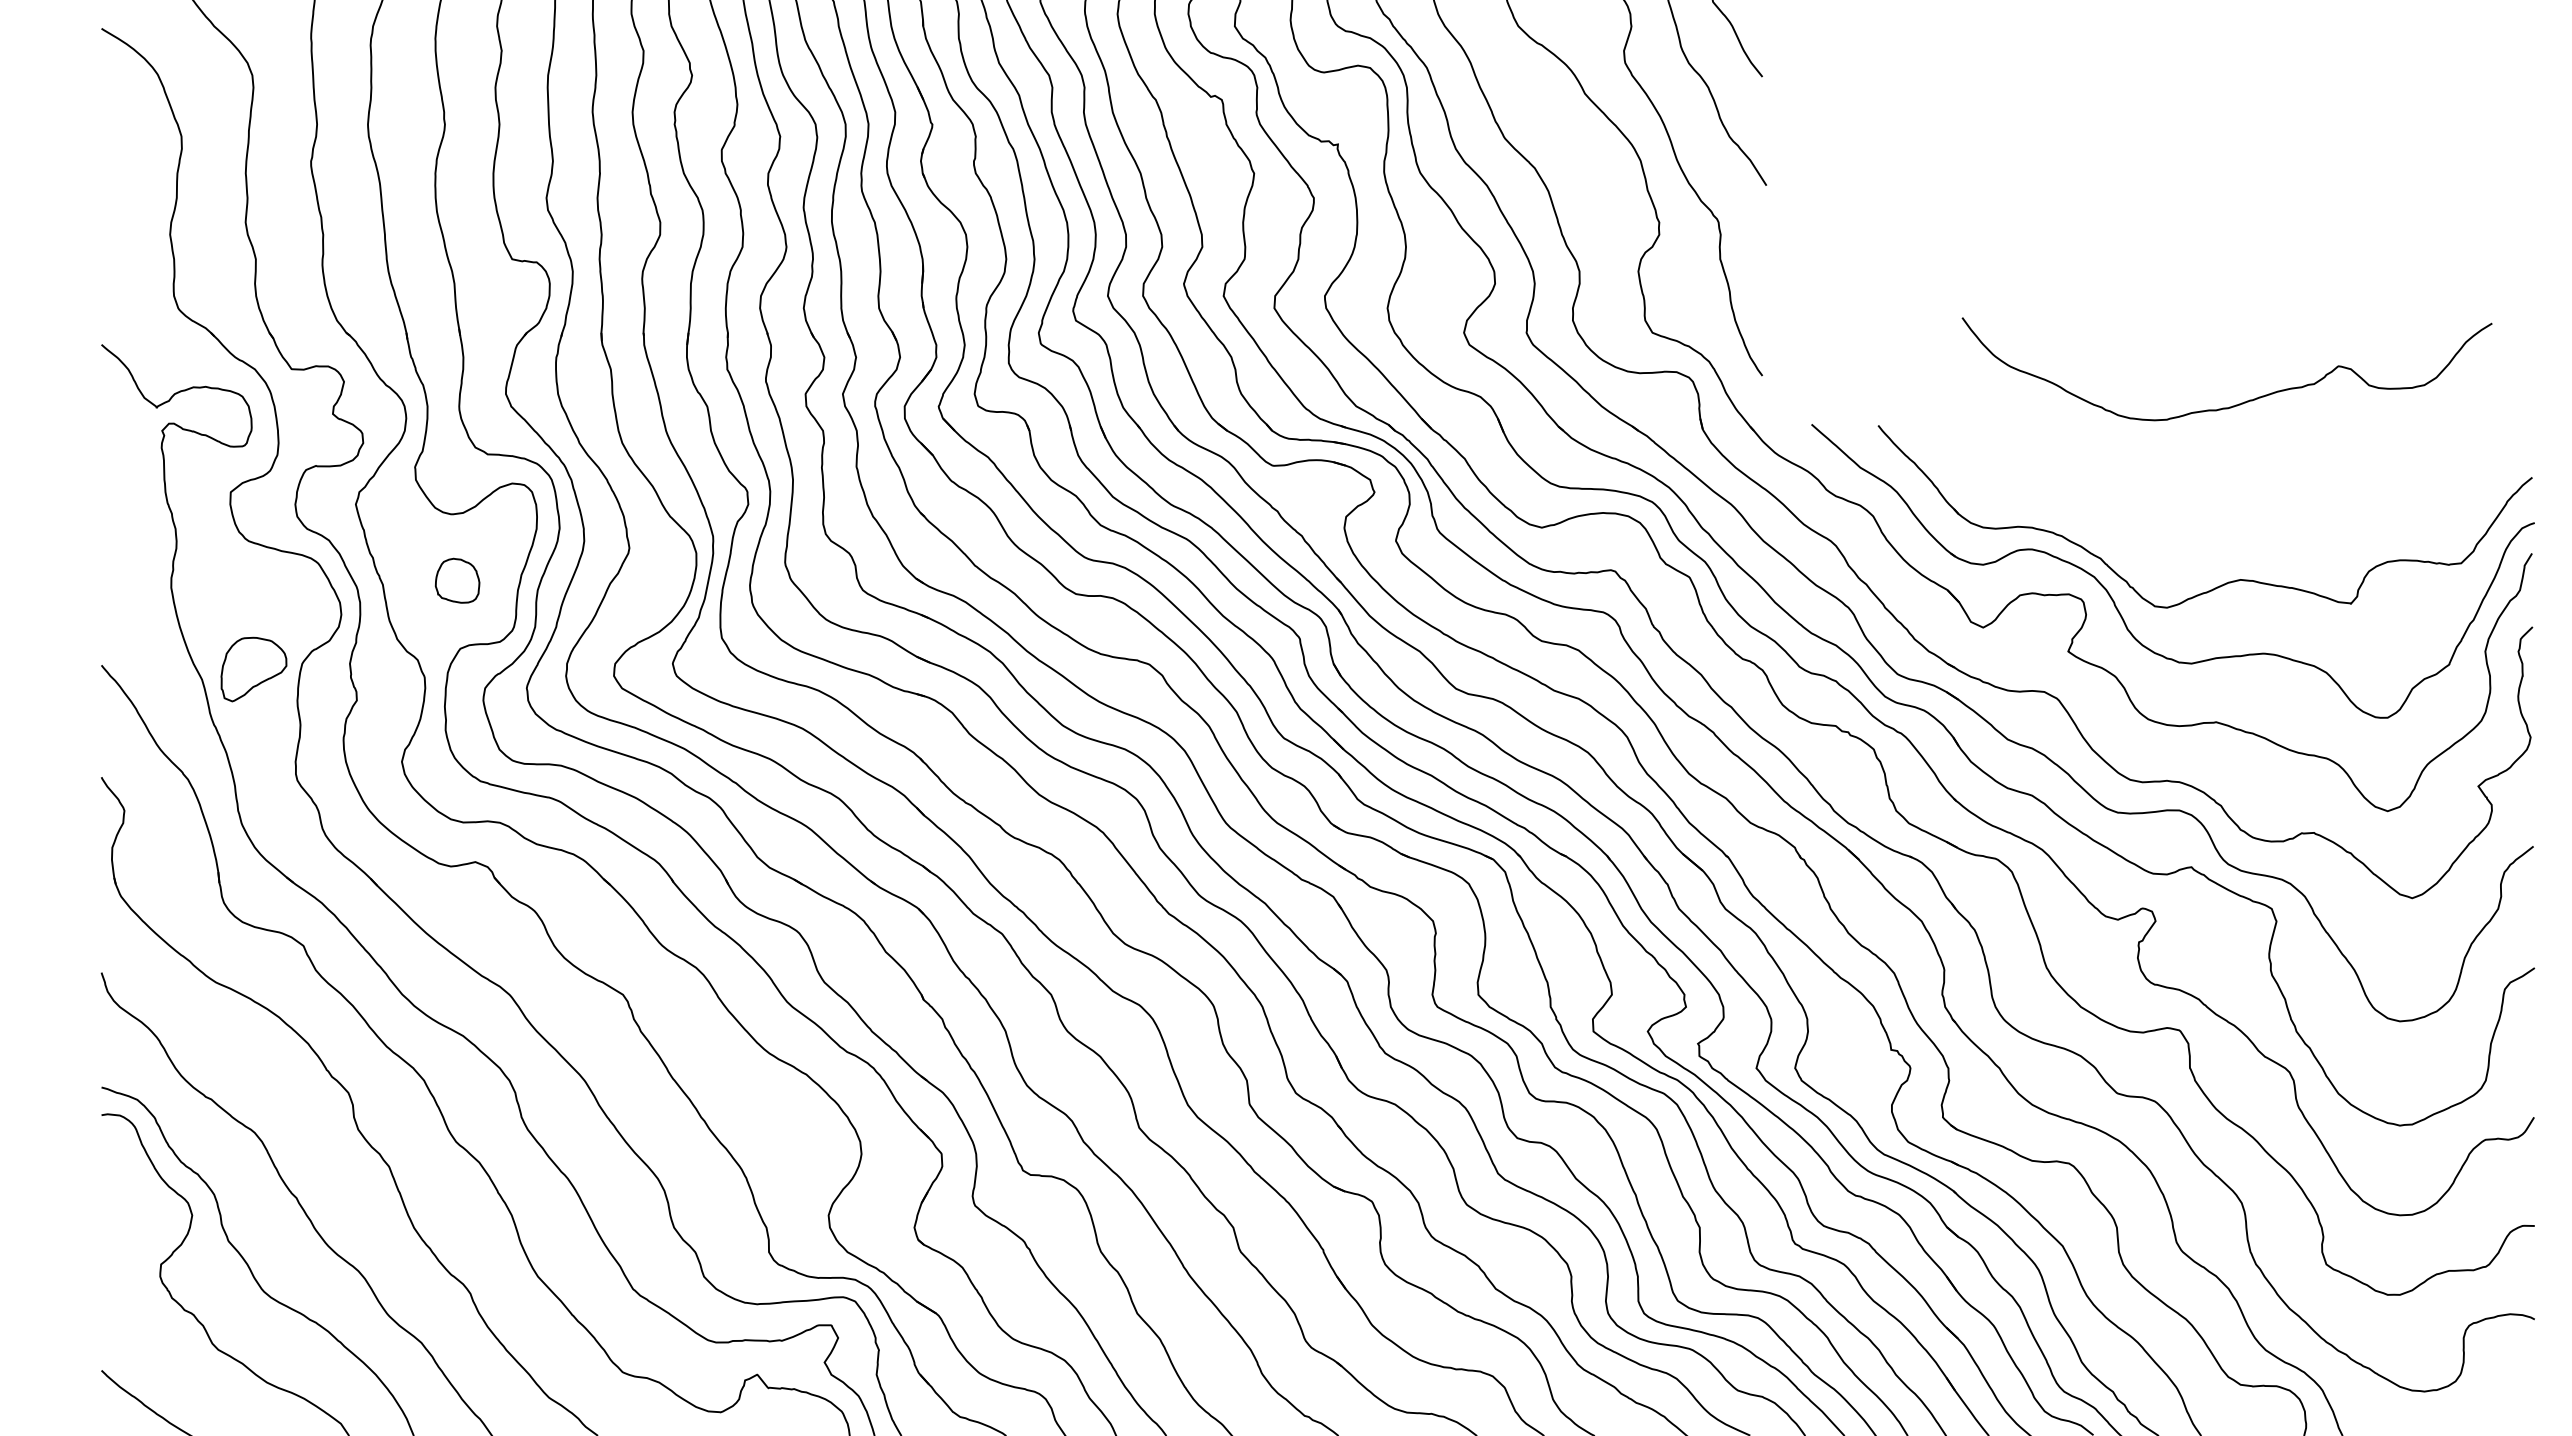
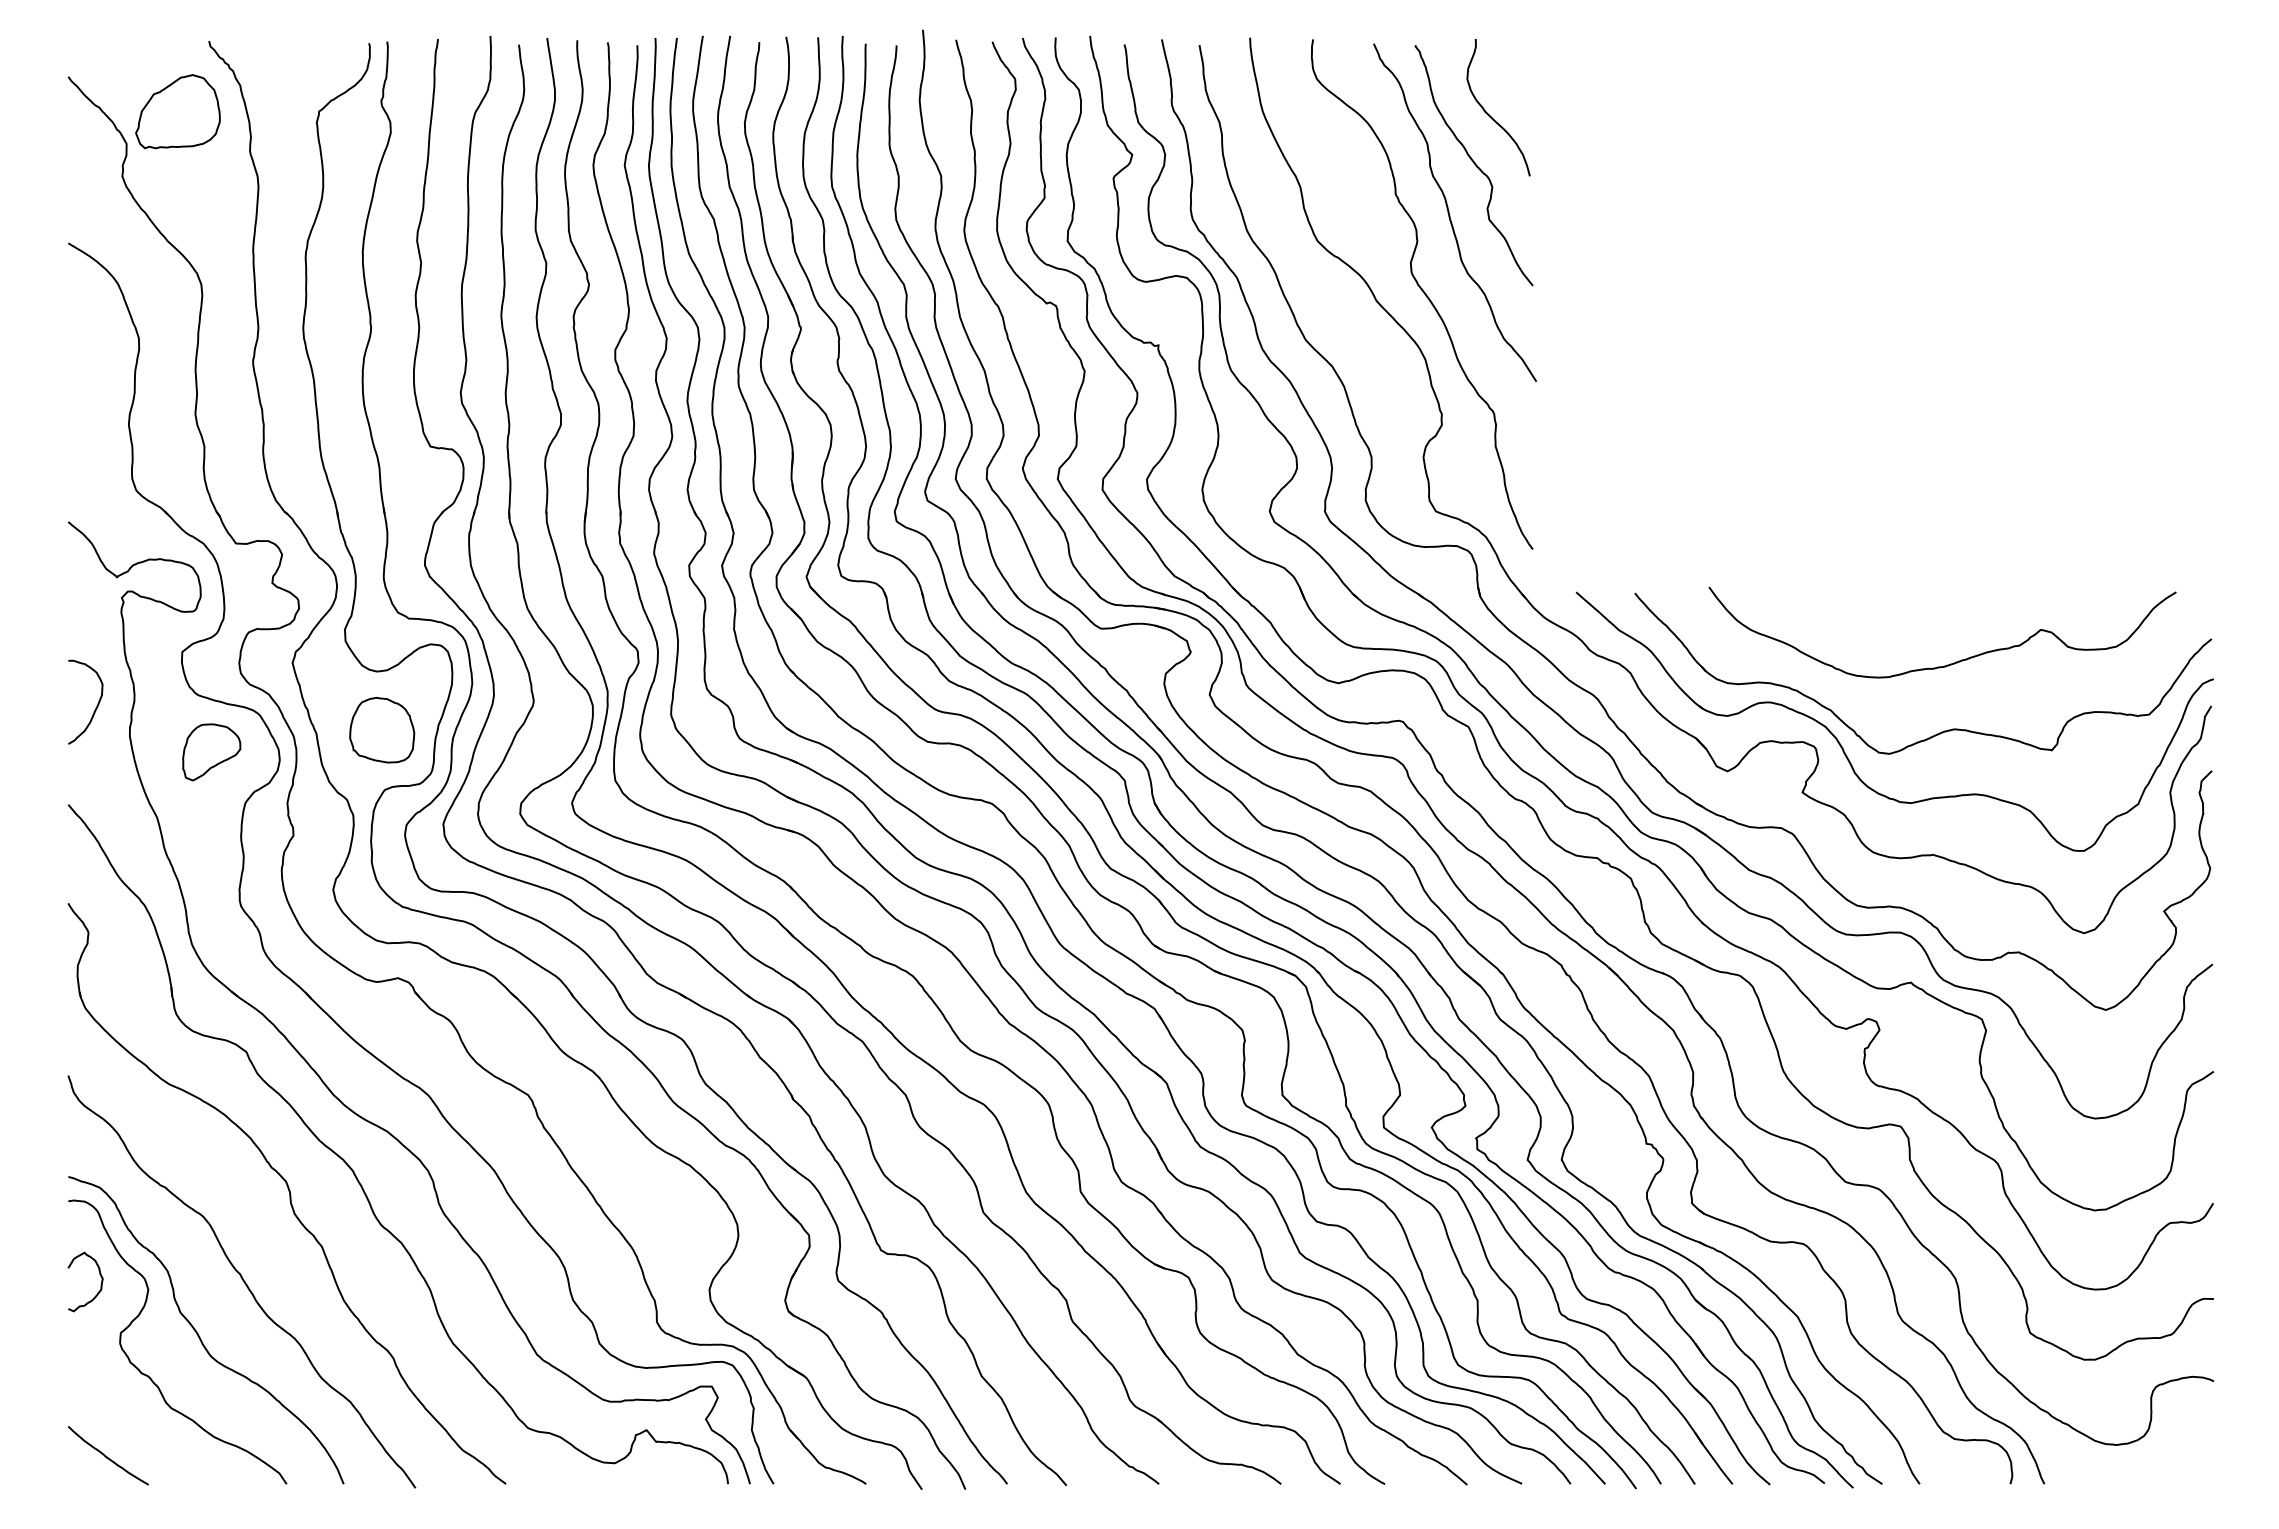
curve: (2239, 403) -> (1953, 662), moved
curve: (132, 555) -> (95, 707), added
part: (457, 580) -> (382, 729), size x1.67
part: (253, 669) -> (211, 752), moved
curve: (138, 1209) -> (100, 1284), added

